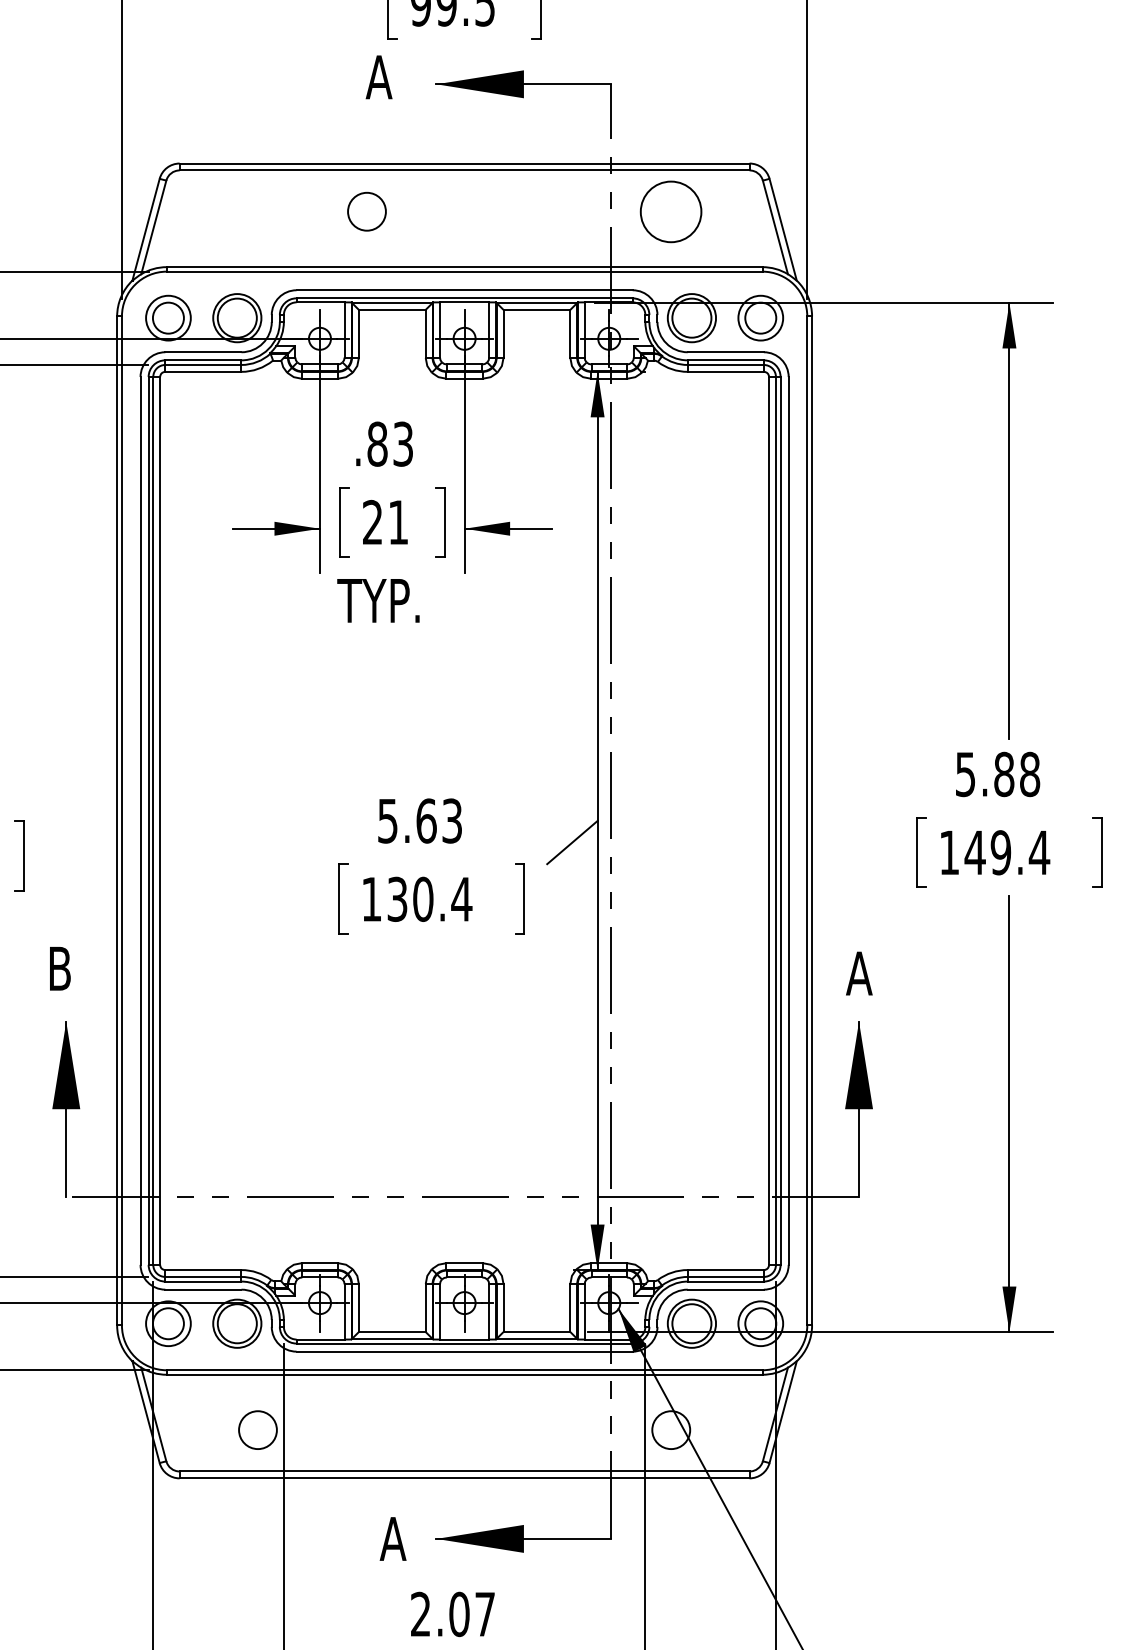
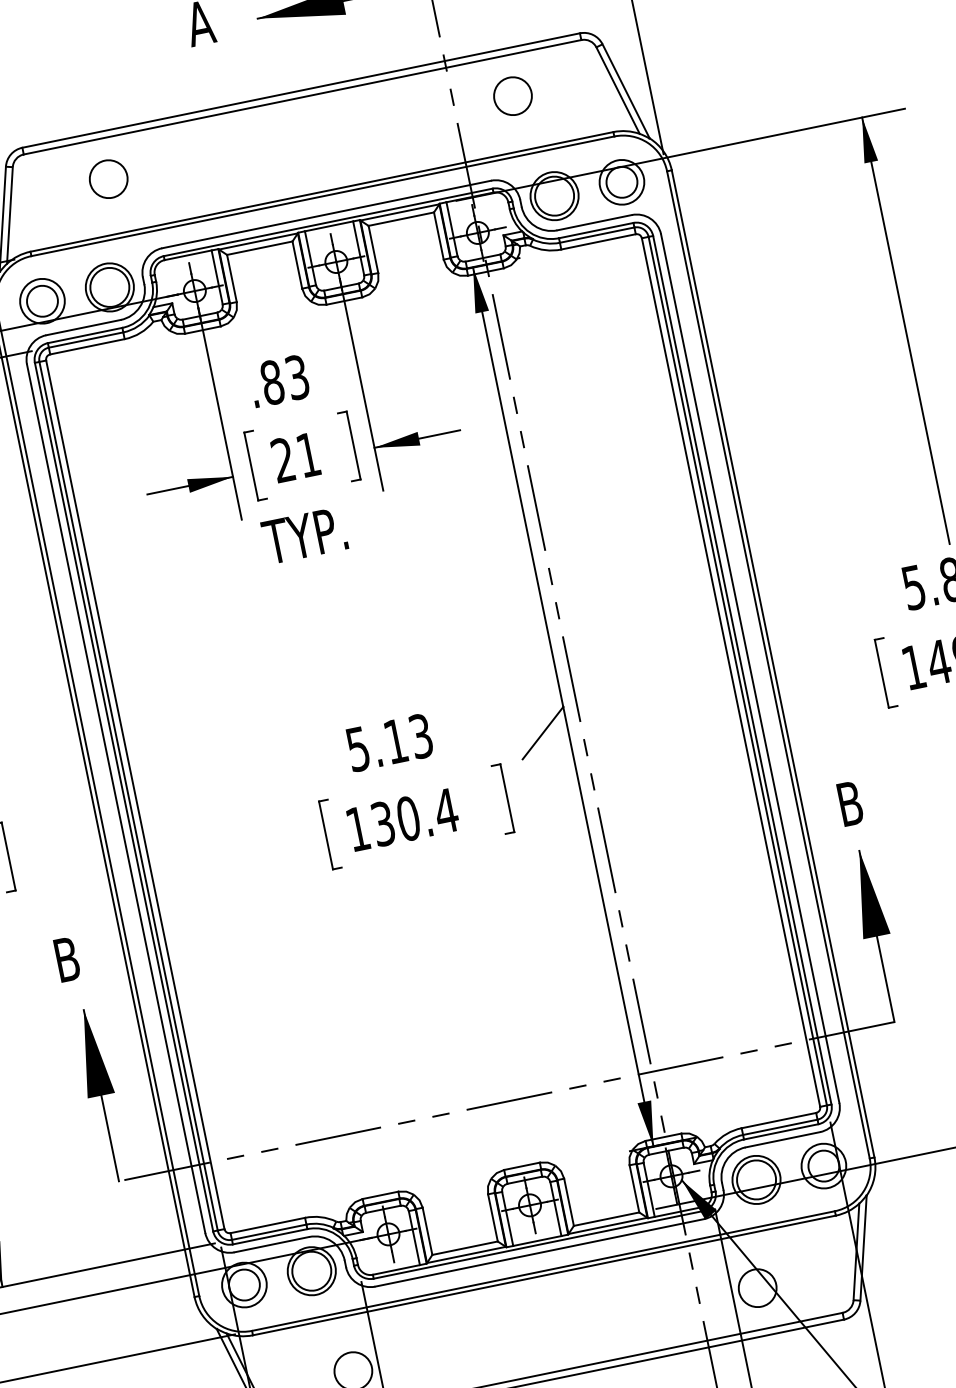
circle: (366, 211) -> (108, 179), moved
circle: (671, 211) -> (513, 95), size x0.62
text: (426, 820) -> (395, 740), 5.63 -> 5.13
text: (859, 973) -> (850, 803), A -> B

